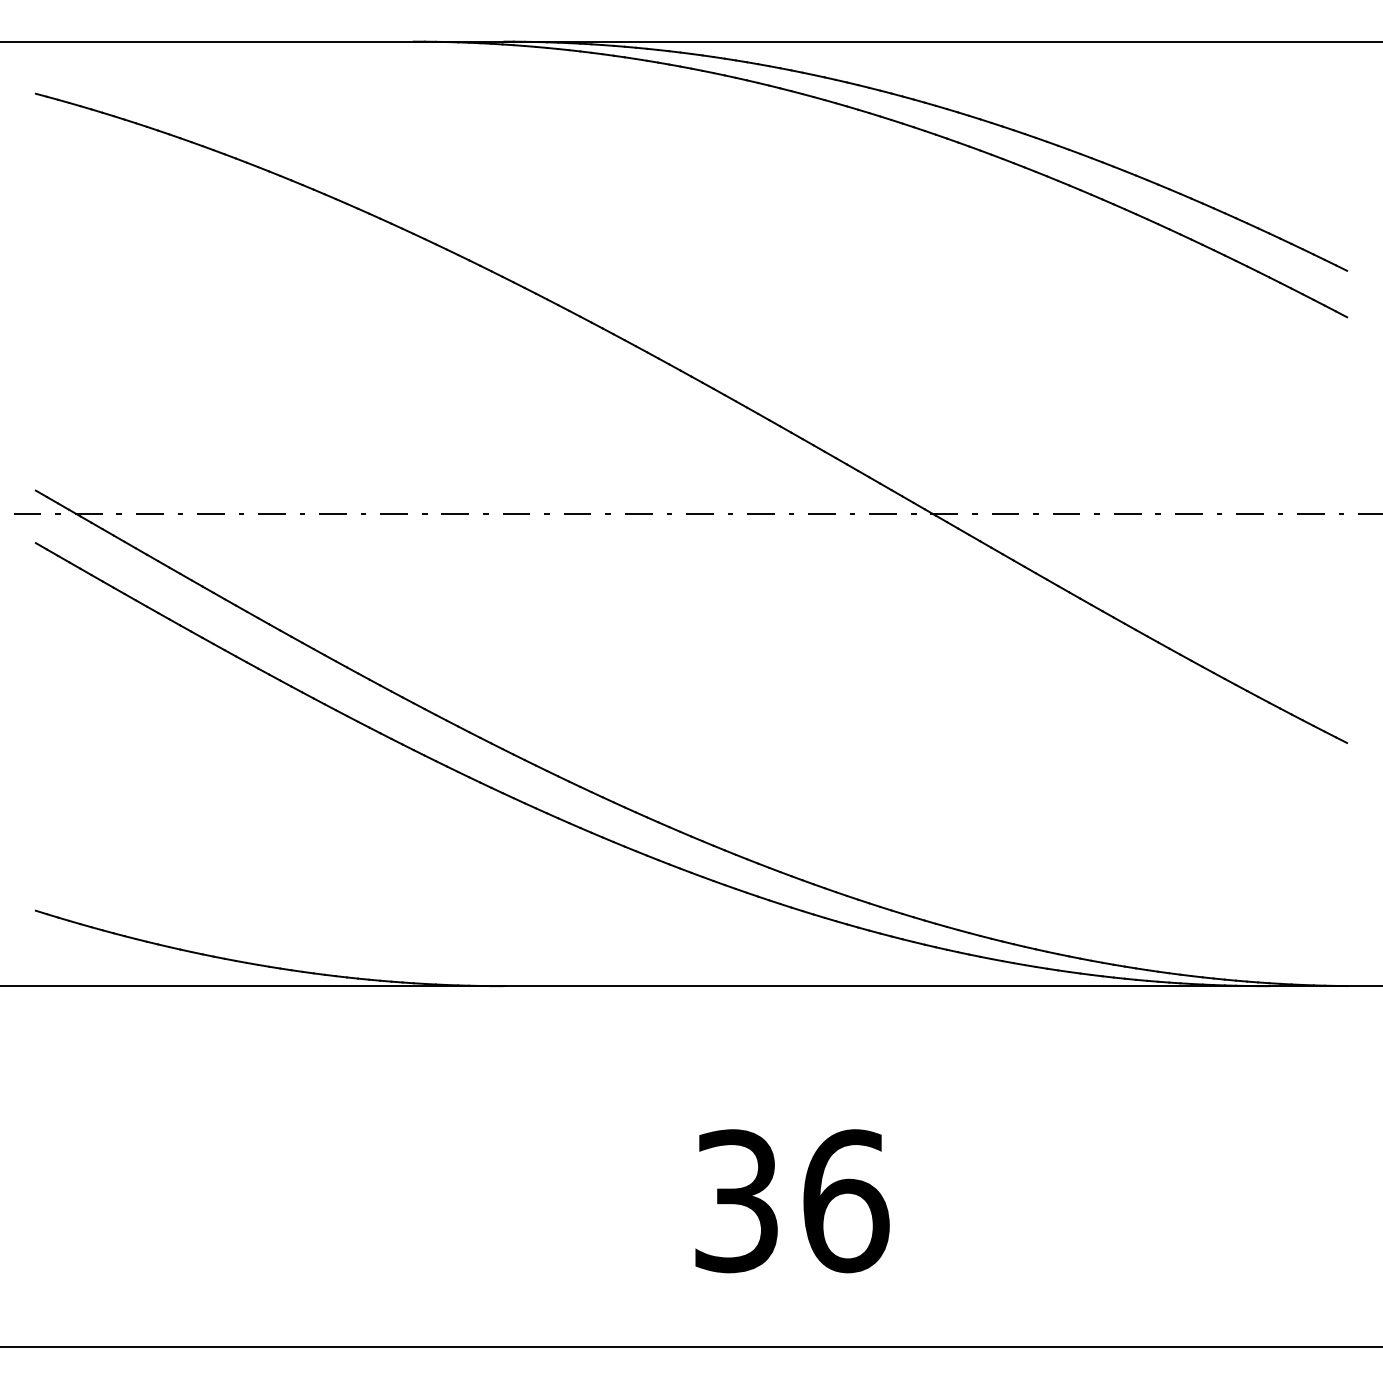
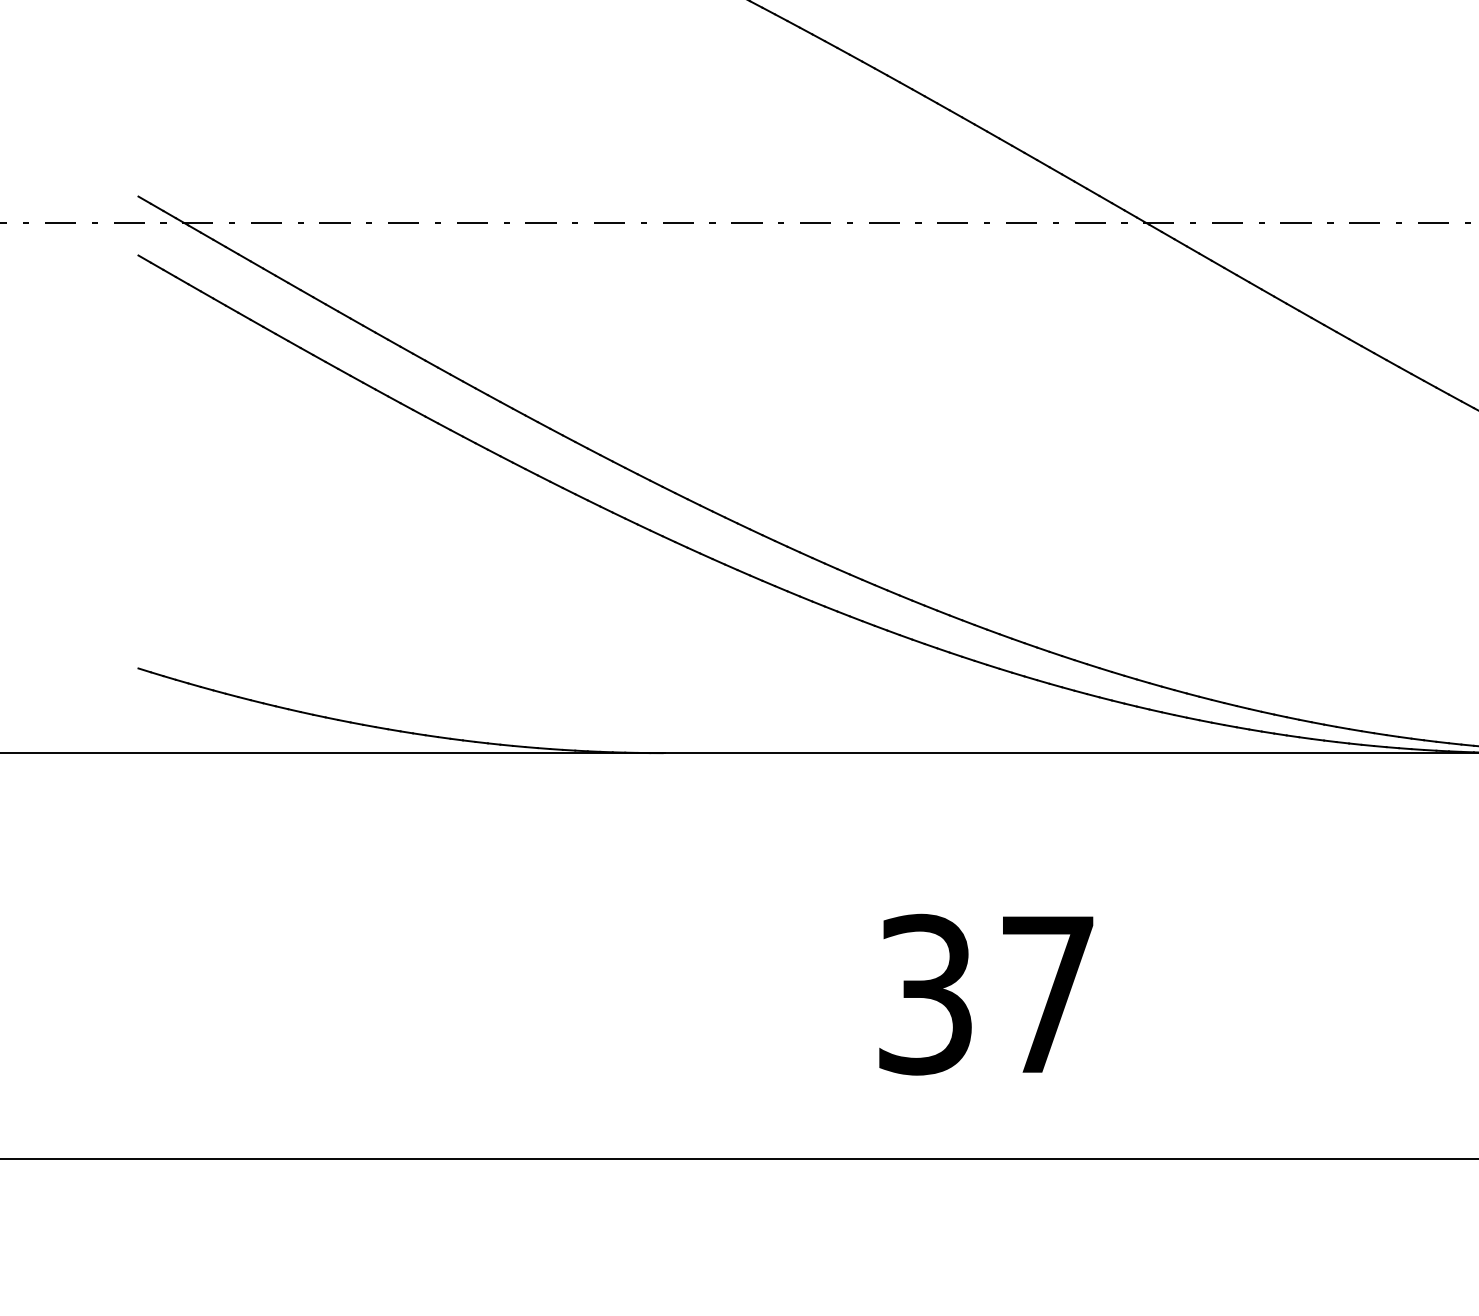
text: (846, 1201) -> (1048, 995), 36 -> 37

